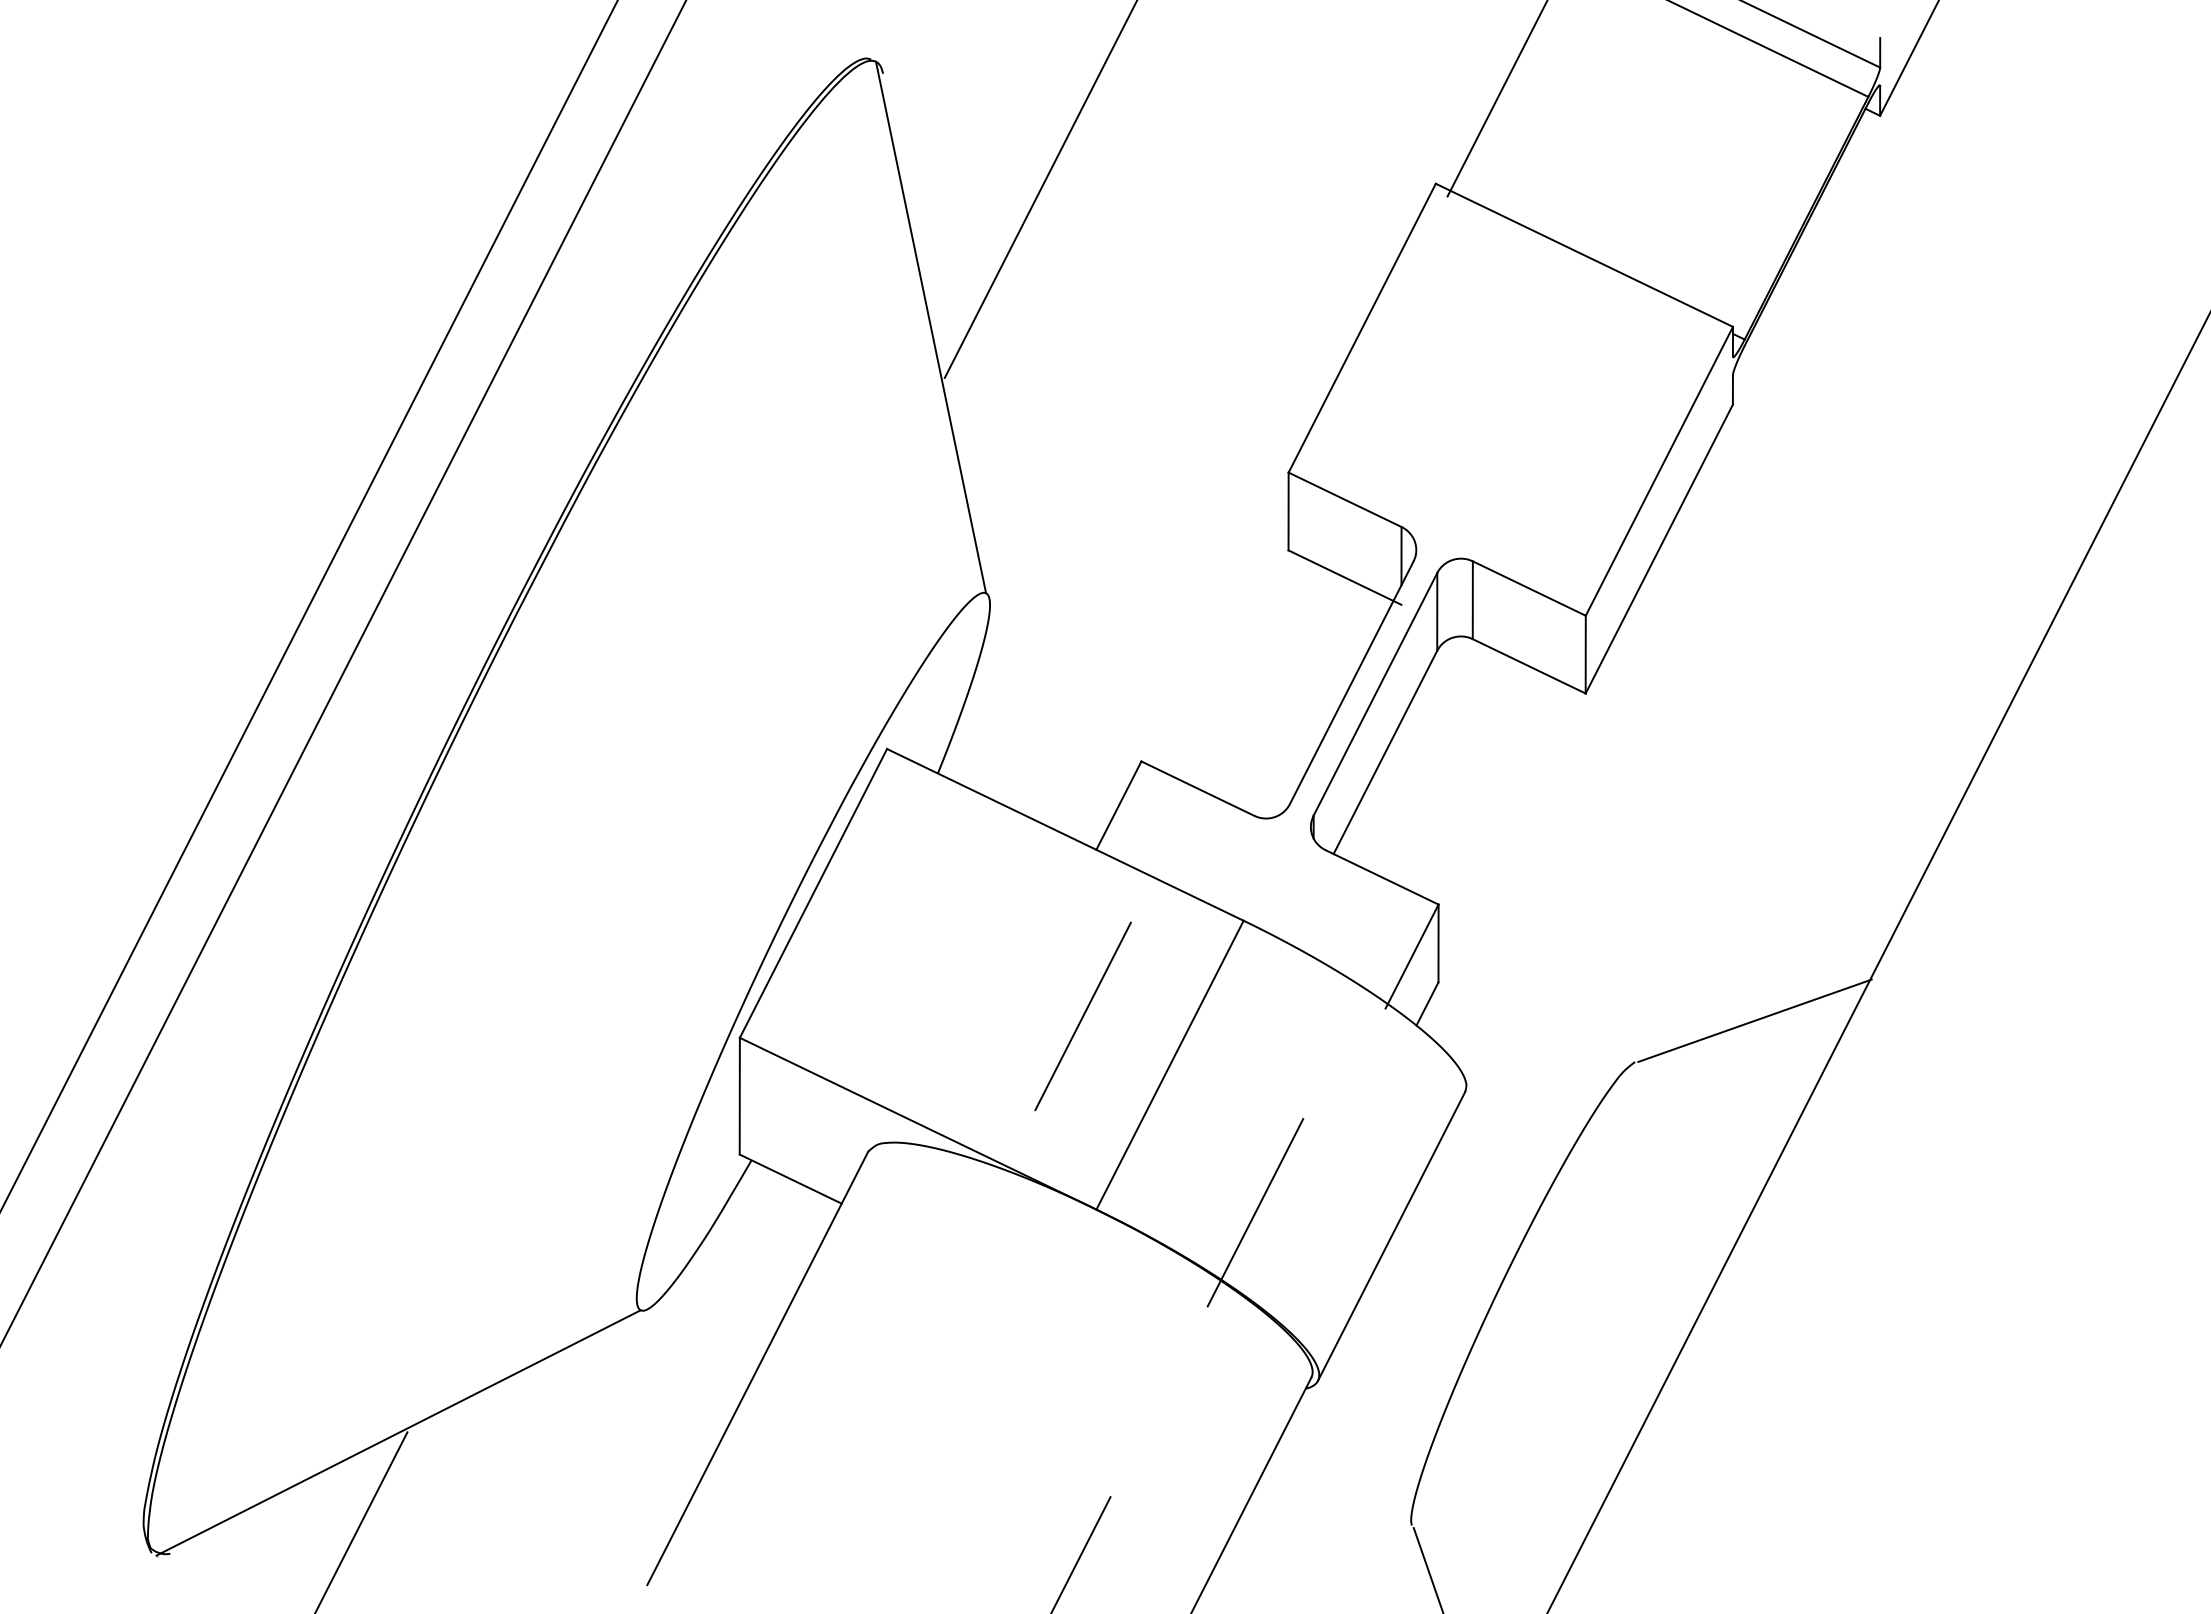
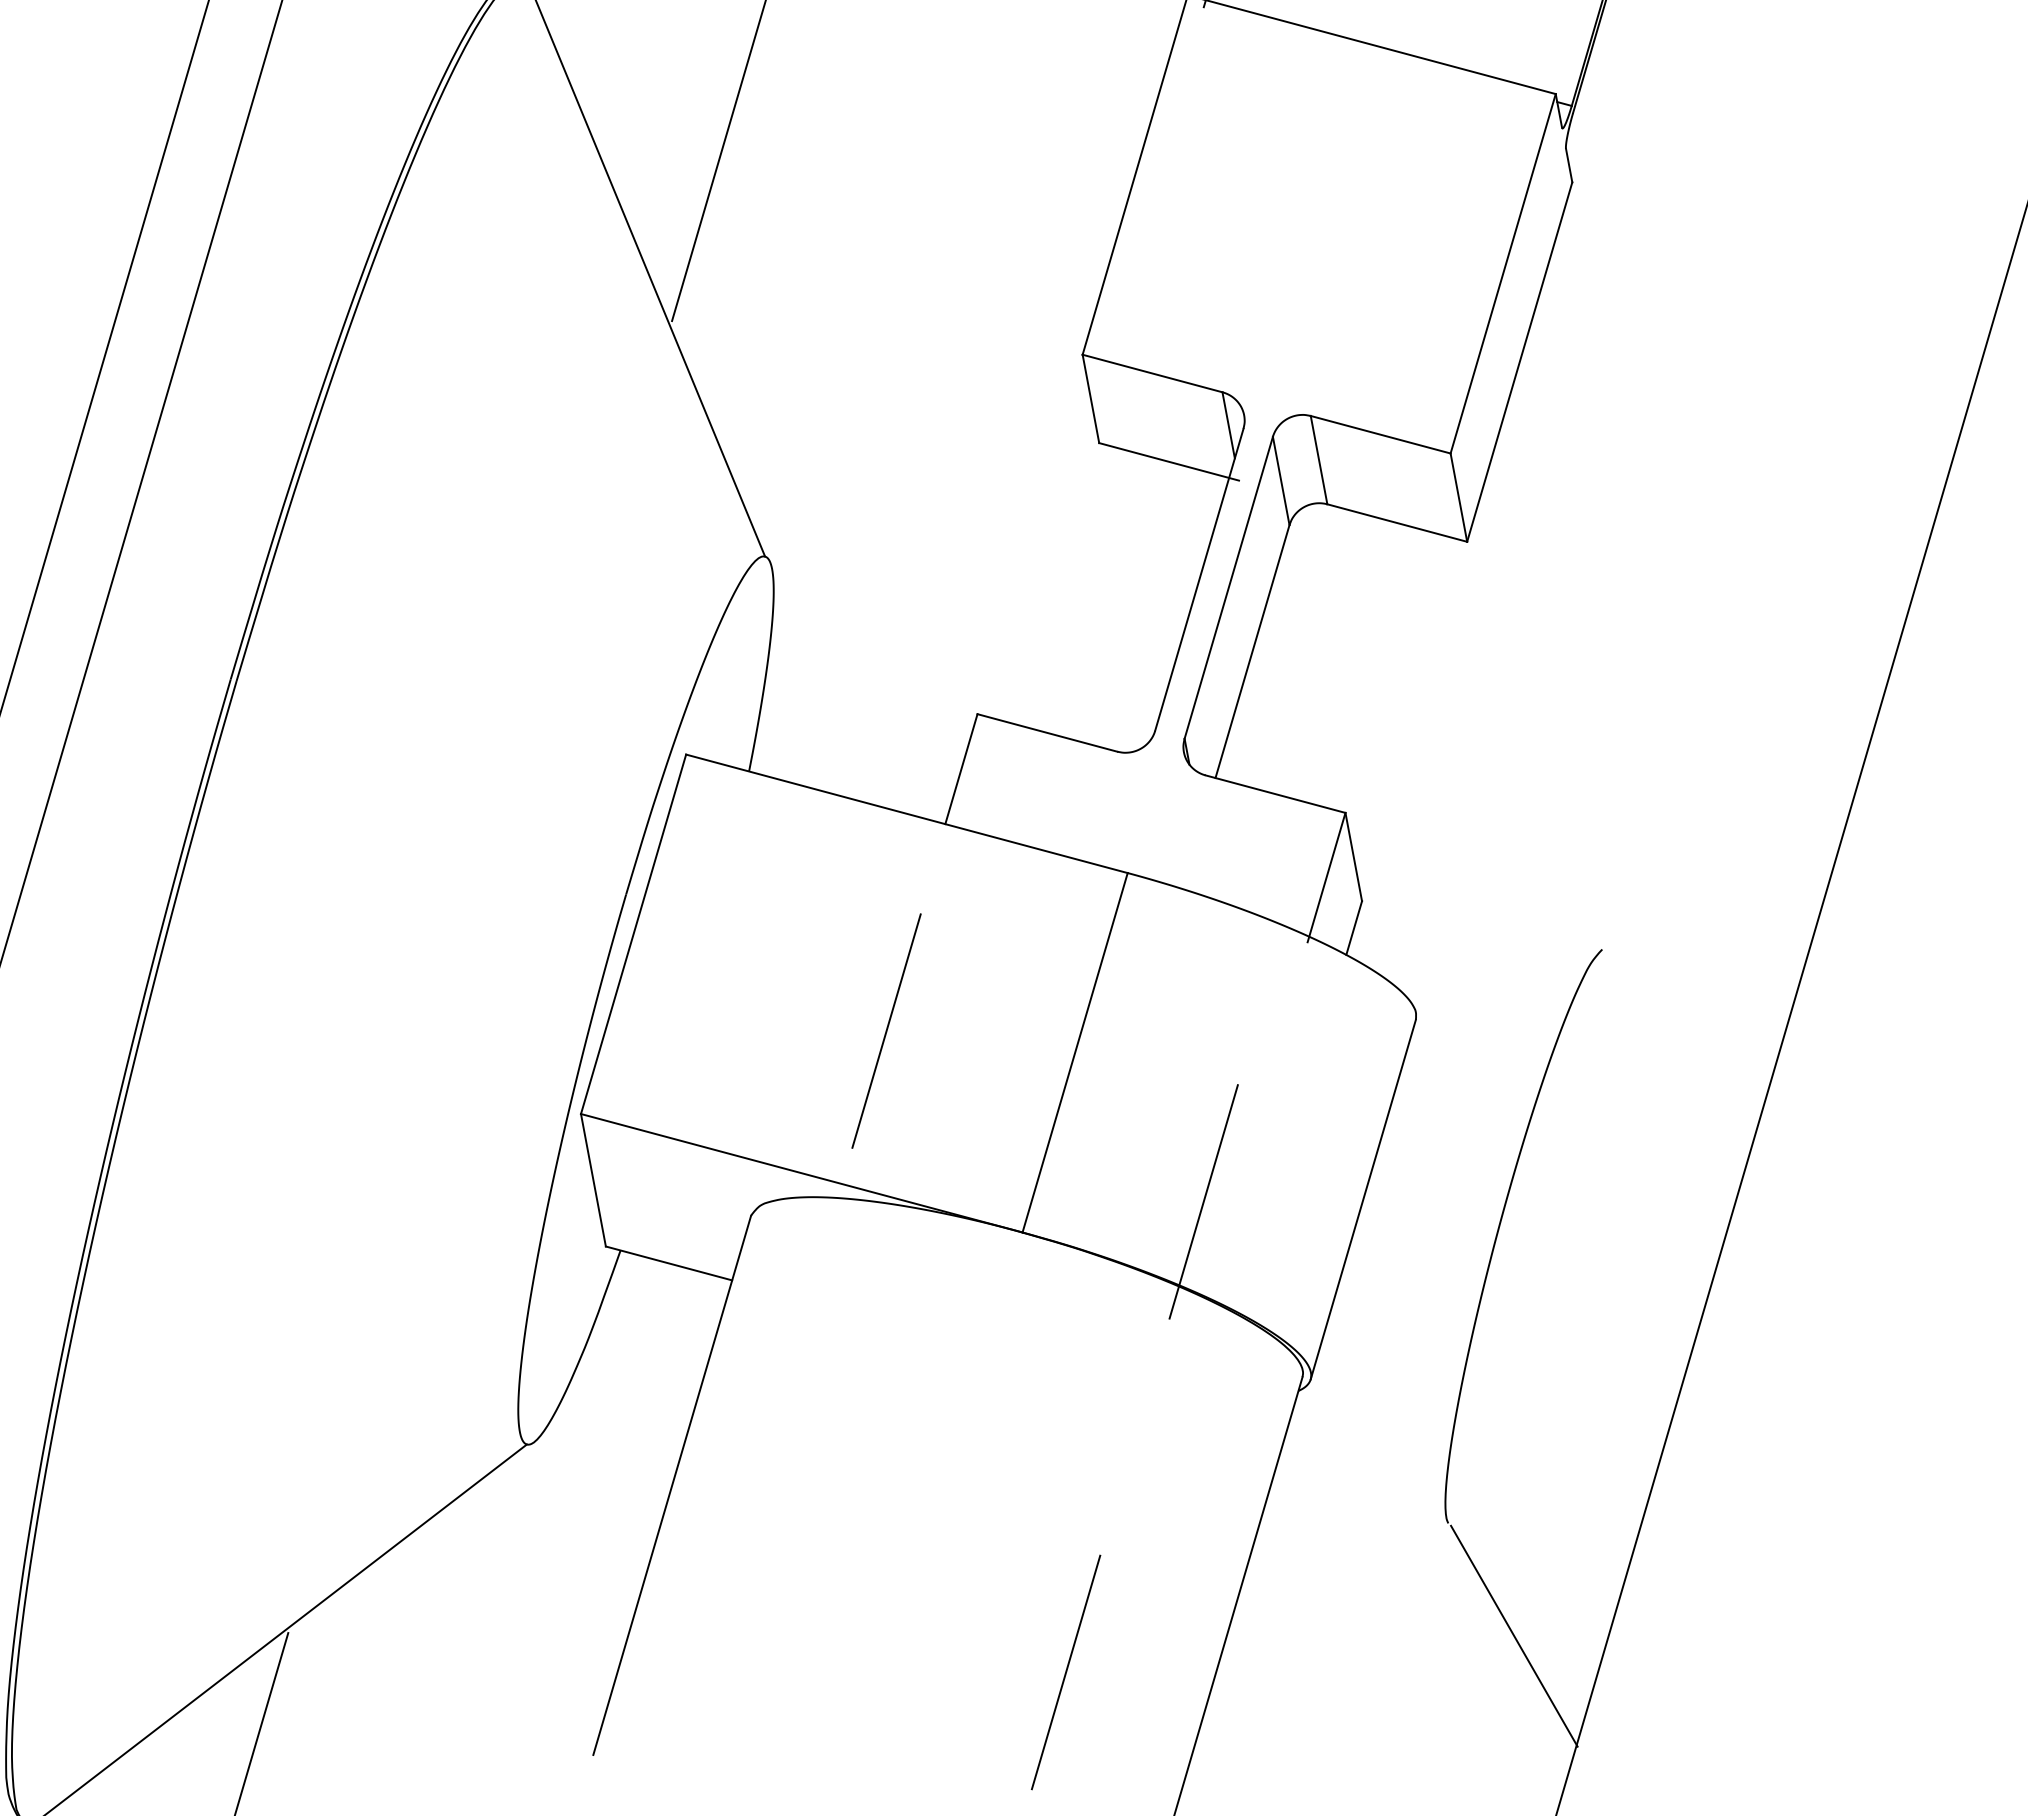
line: (1082, 1016) -> (885, 1031), moved
line: (1754, 1020) -> (1728, 876), removed

